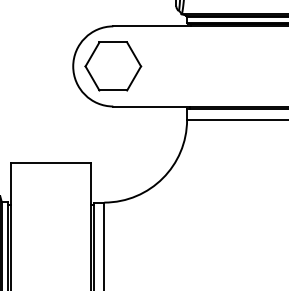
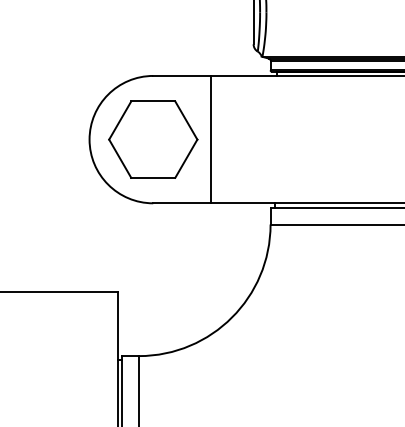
line: (149, 66) -> (210, 139), added

